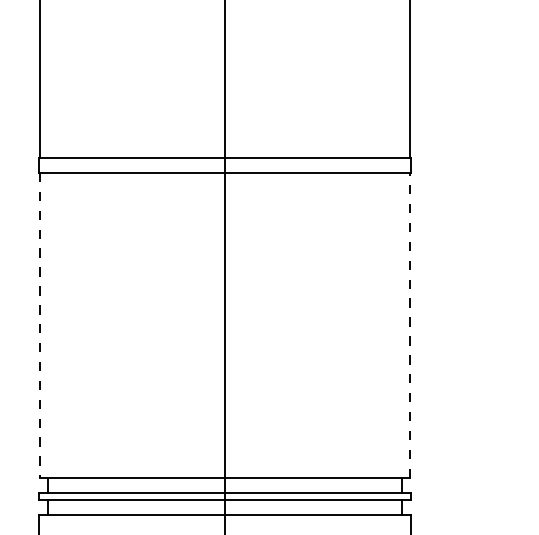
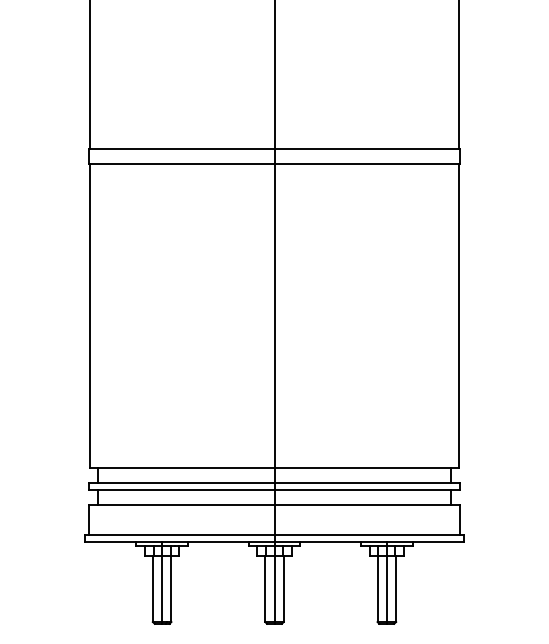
line: (40, 325) -> (90, 316), dashed -> solid
line: (409, 325) -> (458, 316), dashed -> solid

